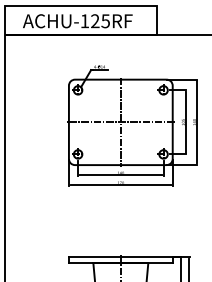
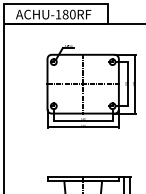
text: (99, 21) -> (68, 14), ACHU-125RF -> ACHU-180RF

